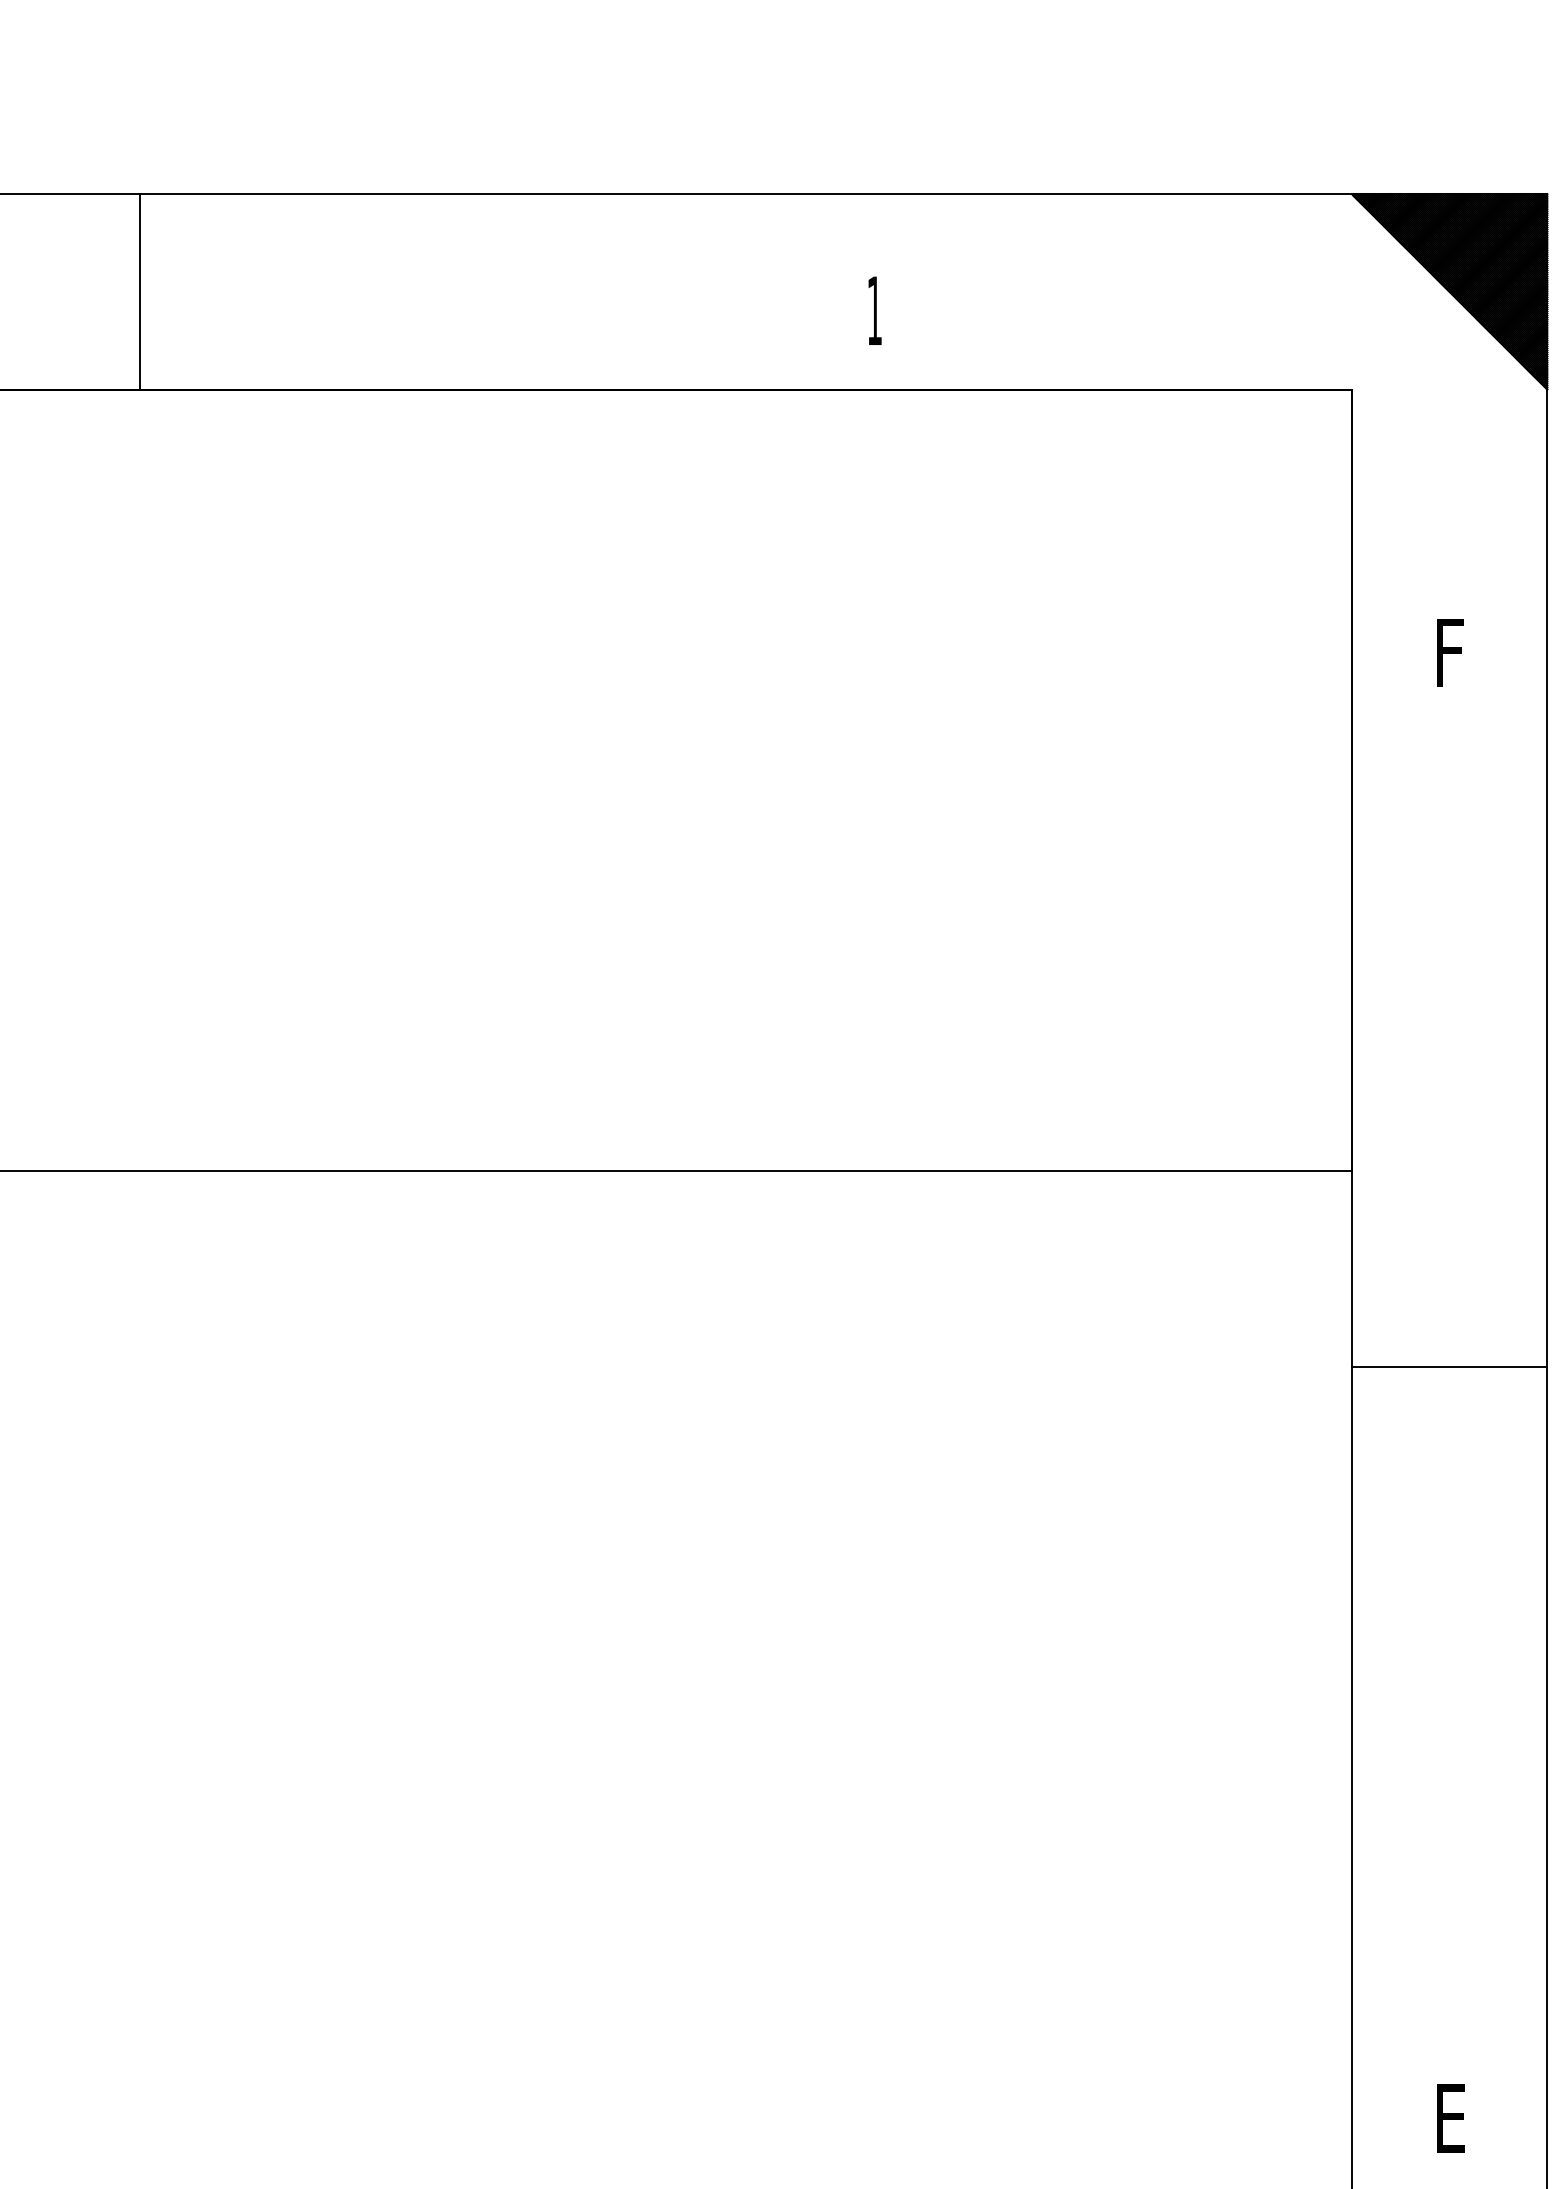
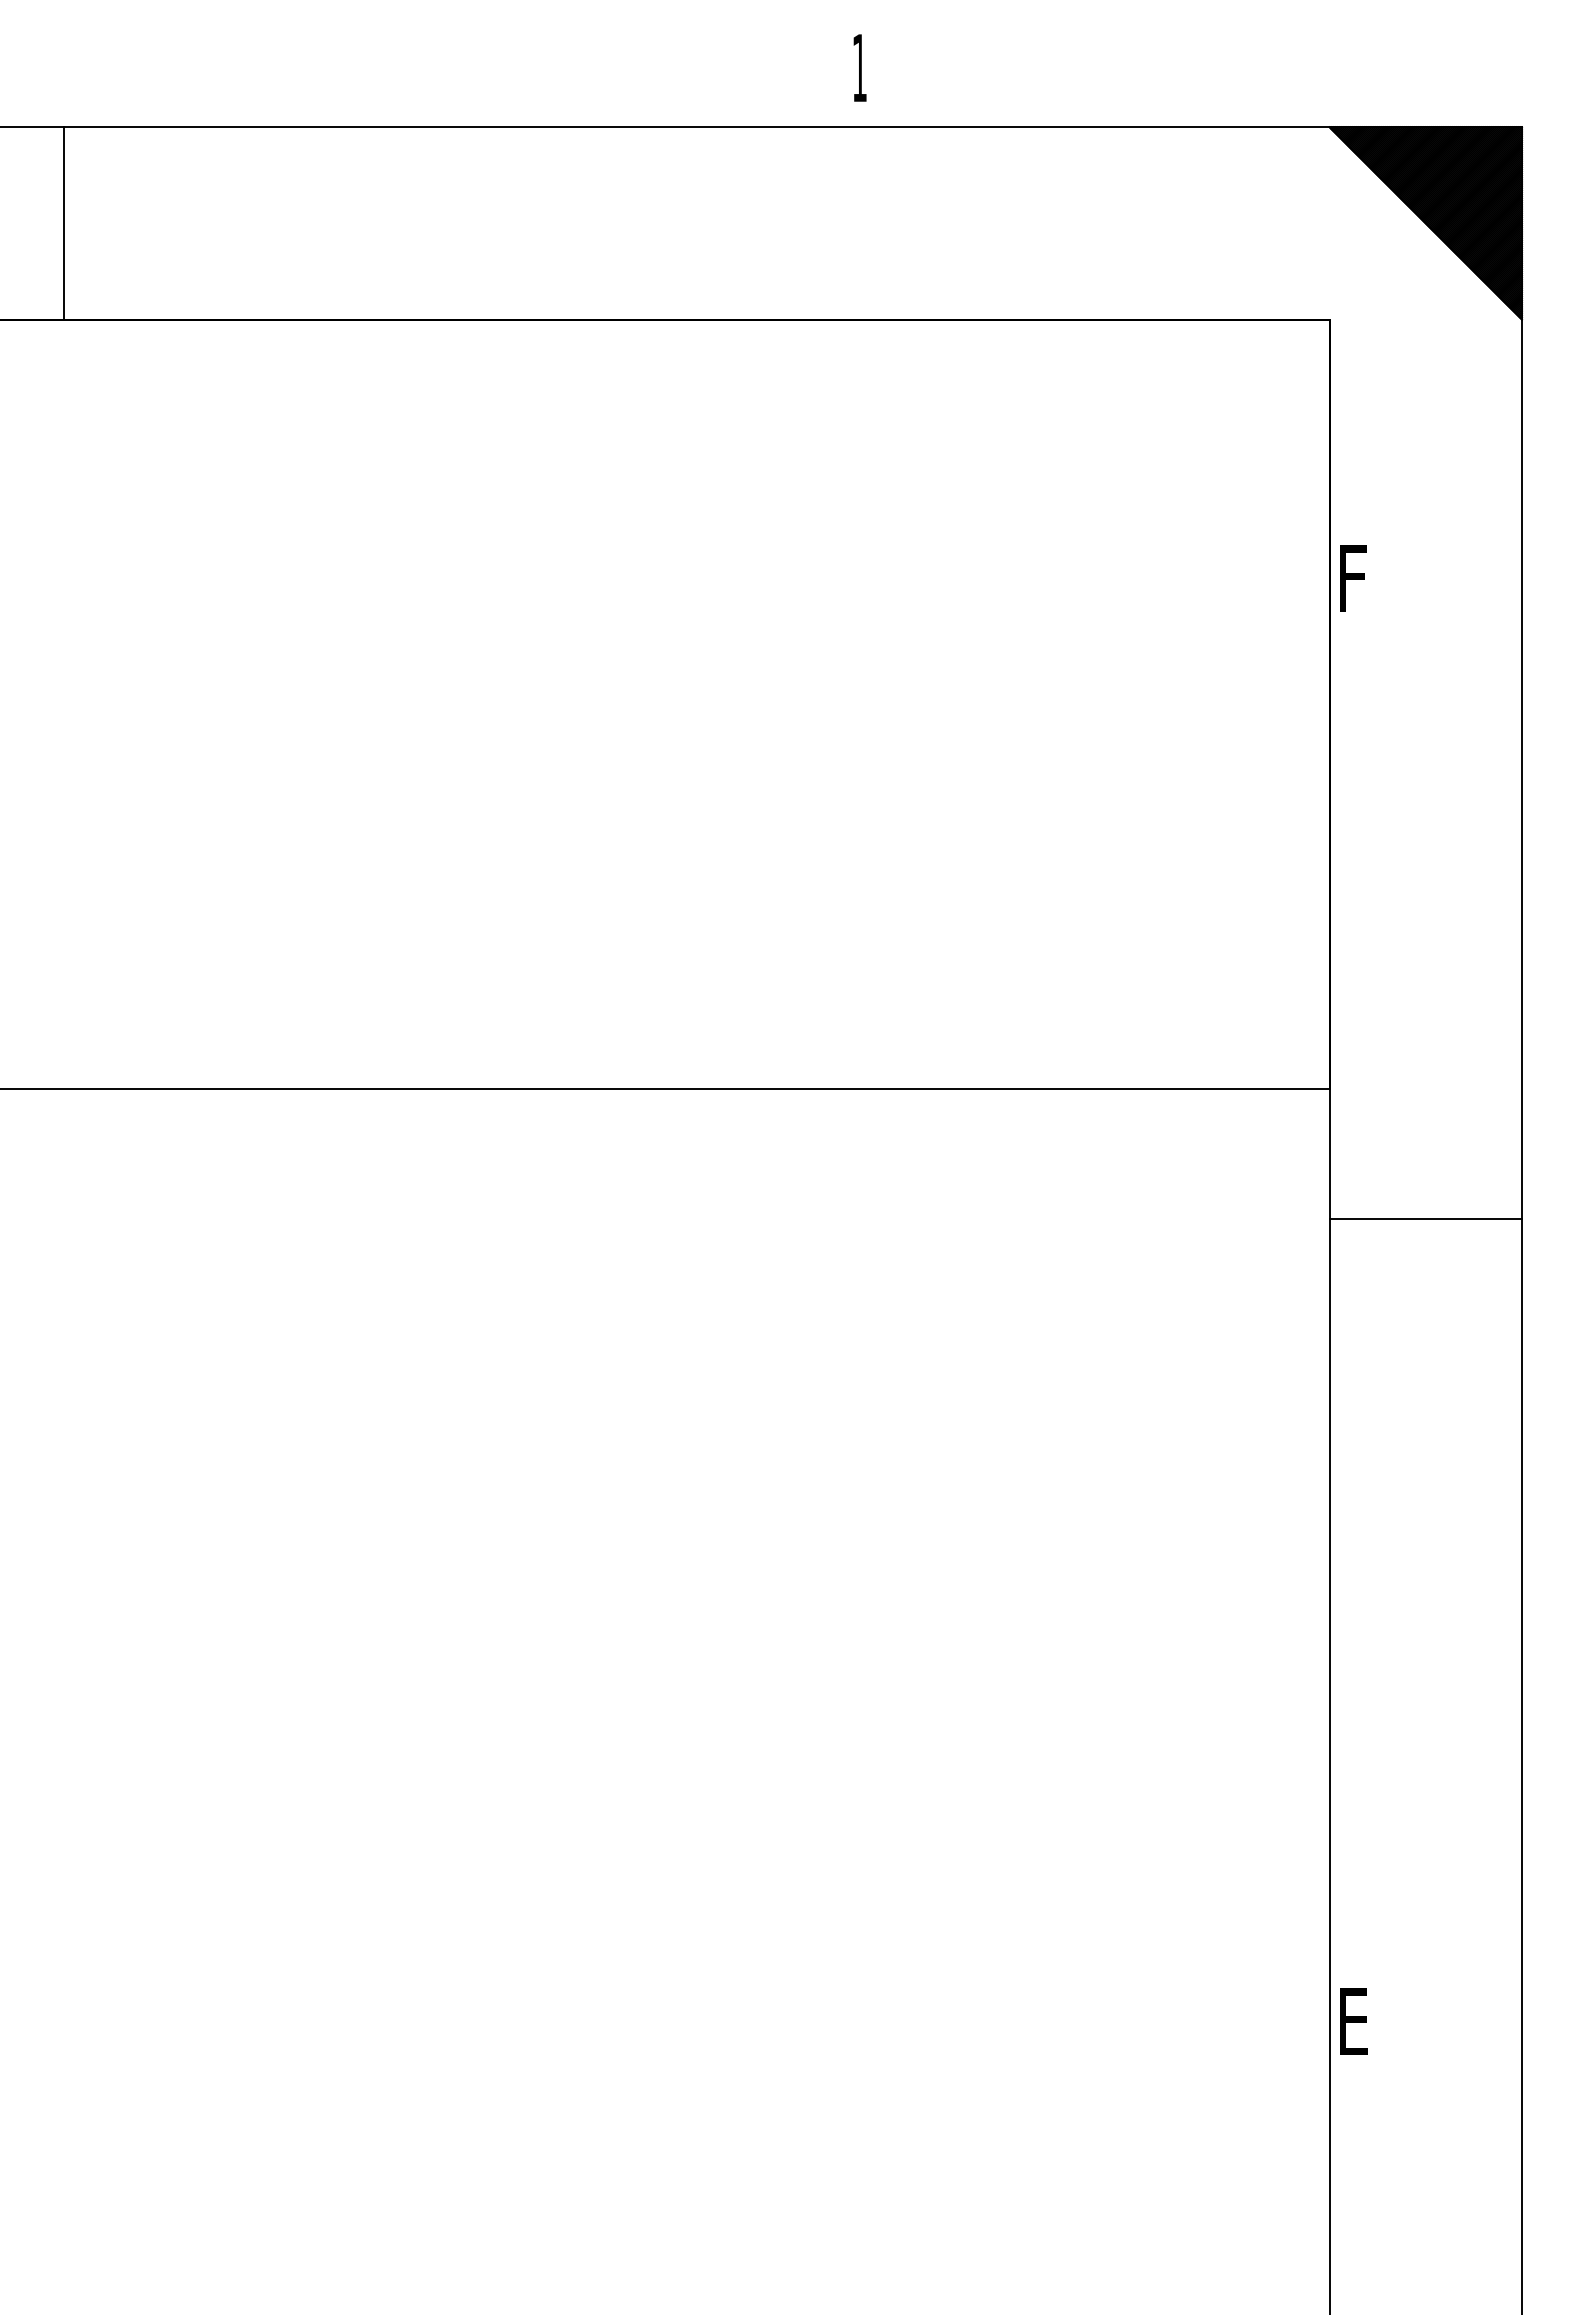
line: (140, 292) -> (63, 223), moved
text: (874, 310) -> (859, 67), moved
text: (1450, 652) -> (1353, 578), moved
line: (1449, 1366) -> (1425, 1218), moved
text: (1450, 2118) -> (1353, 2021), moved

